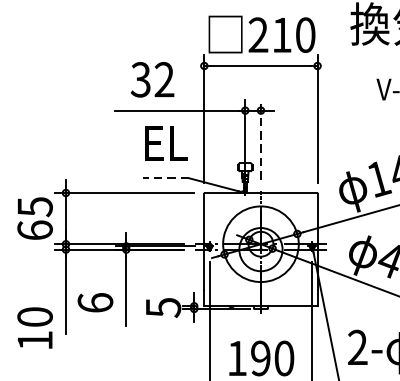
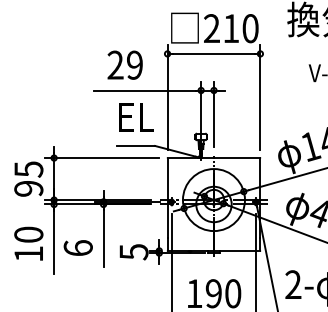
text: (151, 80) -> (124, 65), 32 -> 29
line: (260, 139) -> (213, 114), dashed -> solid
line: (166, 177) -> (136, 145), dashed -> solid
text: (34, 230) -> (28, 188), 65 -> 95
text: (34, 327) -> (28, 243), moved

